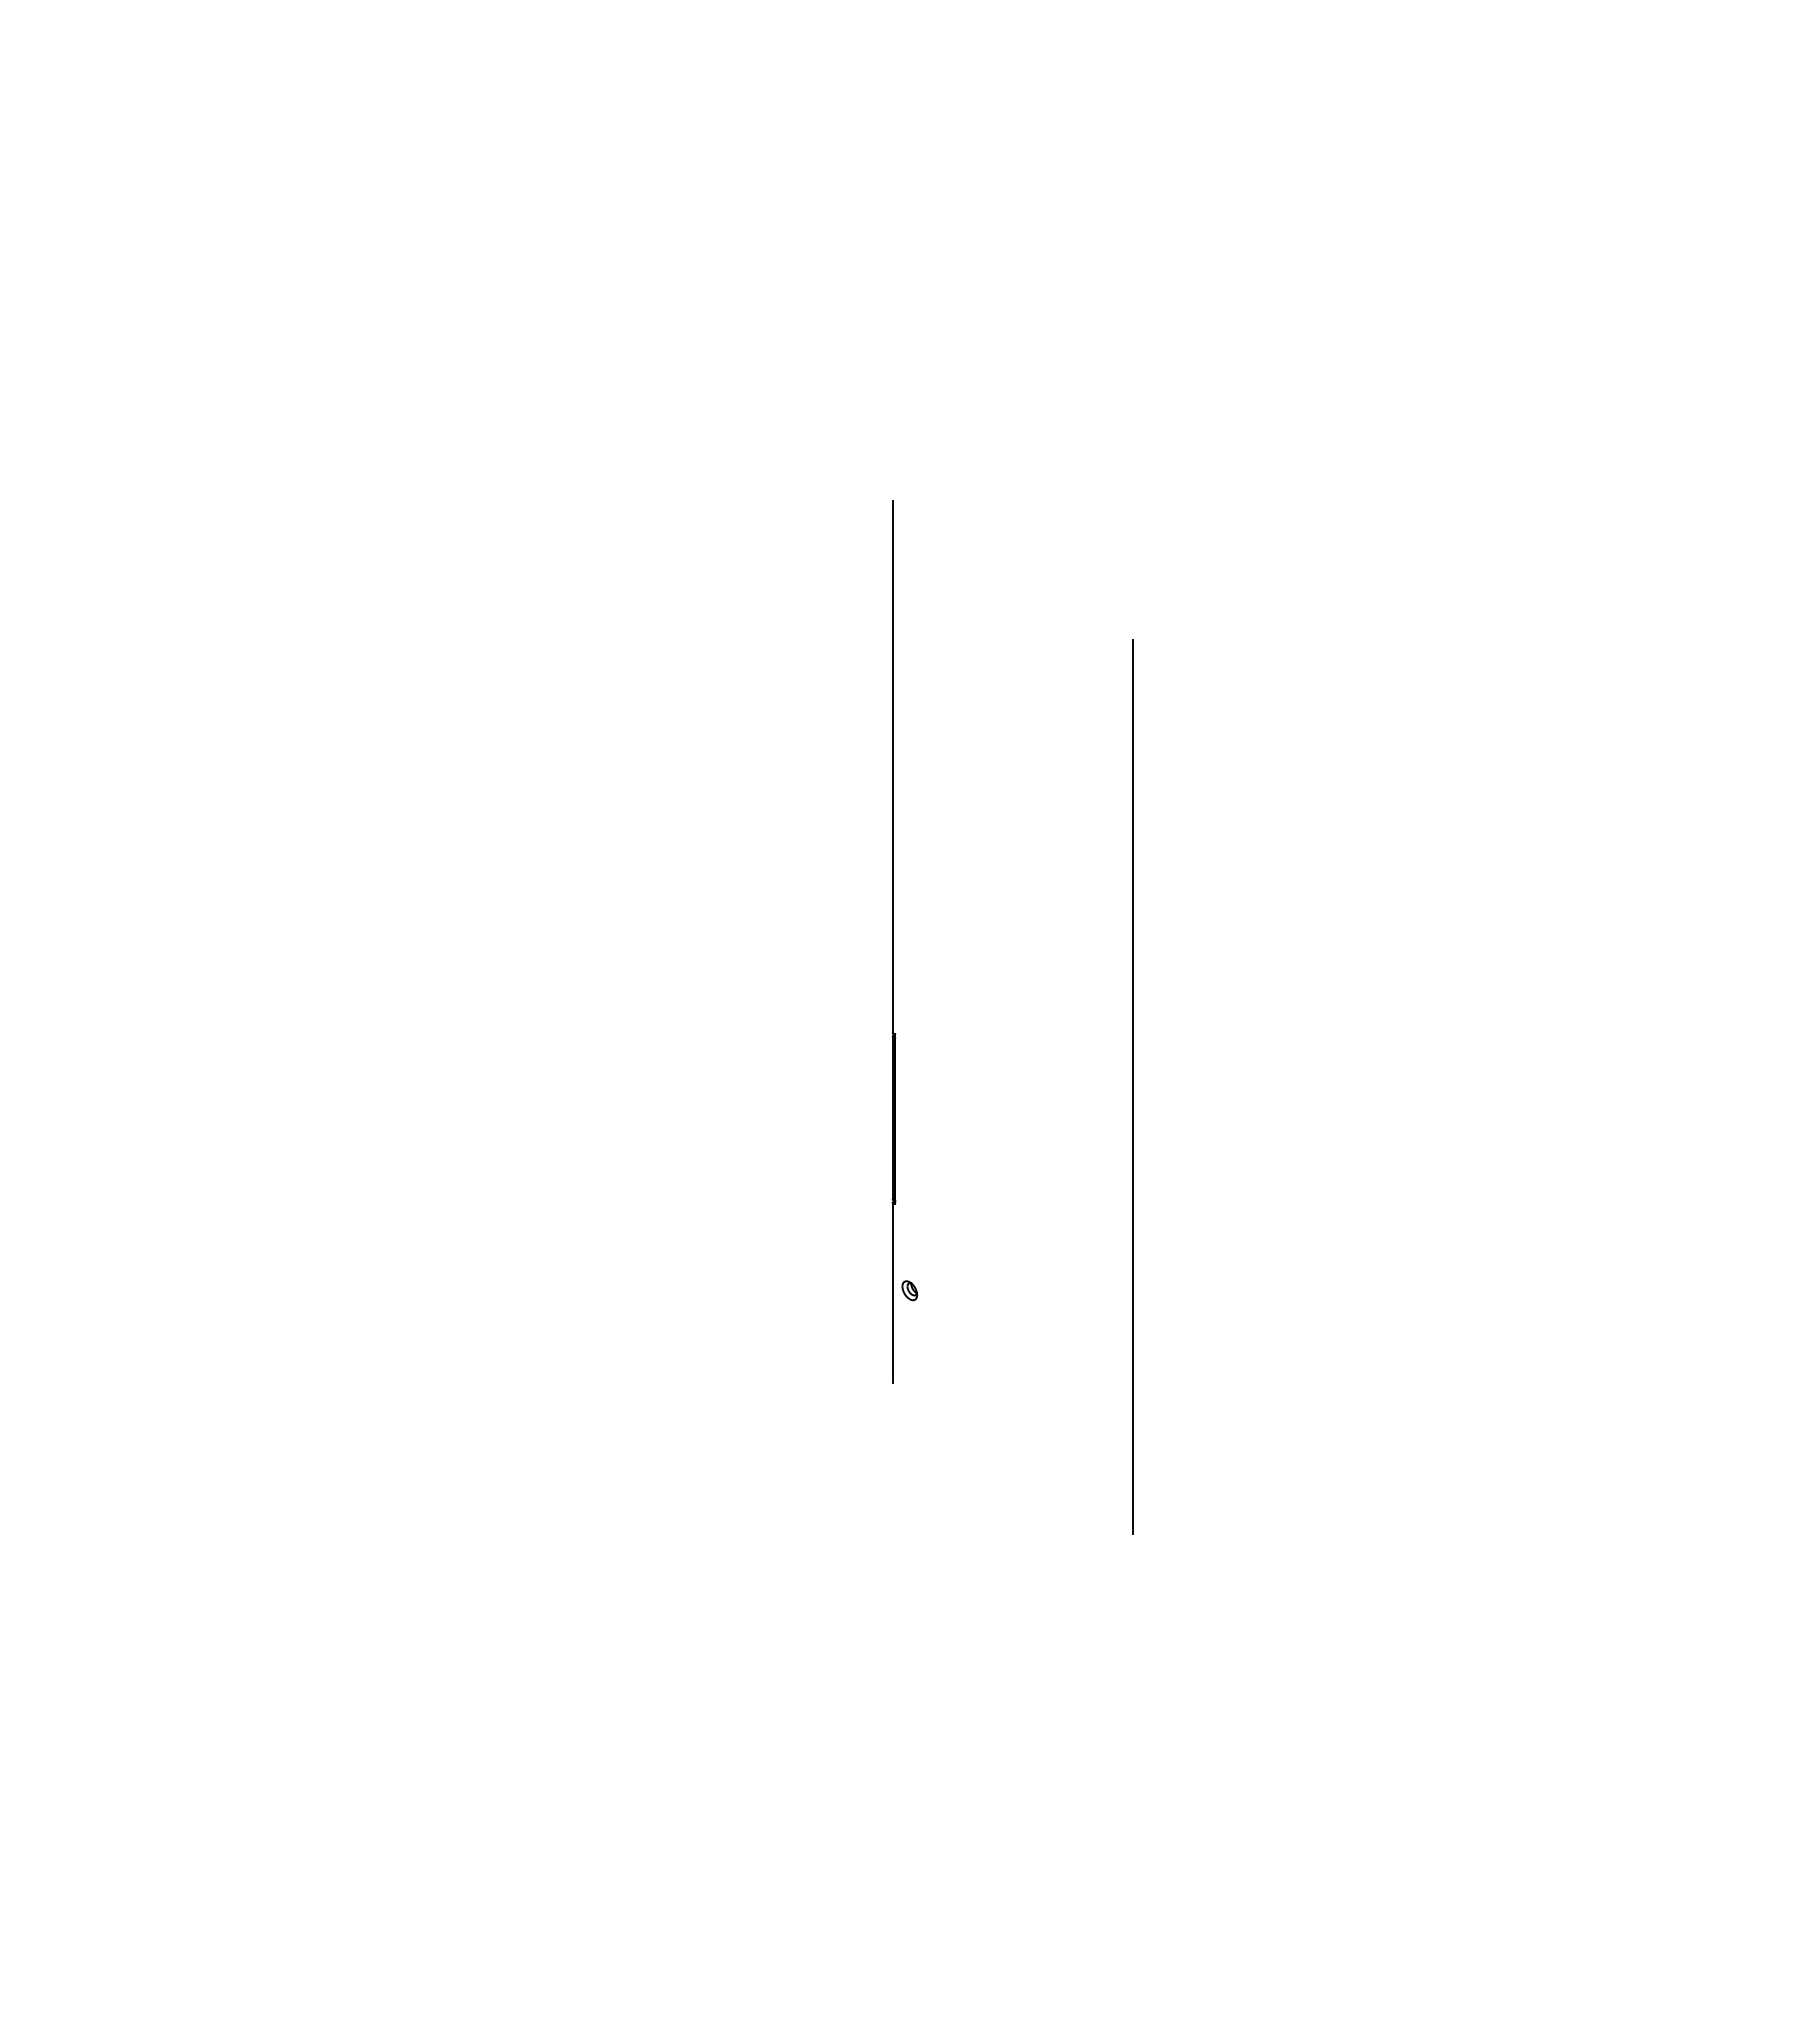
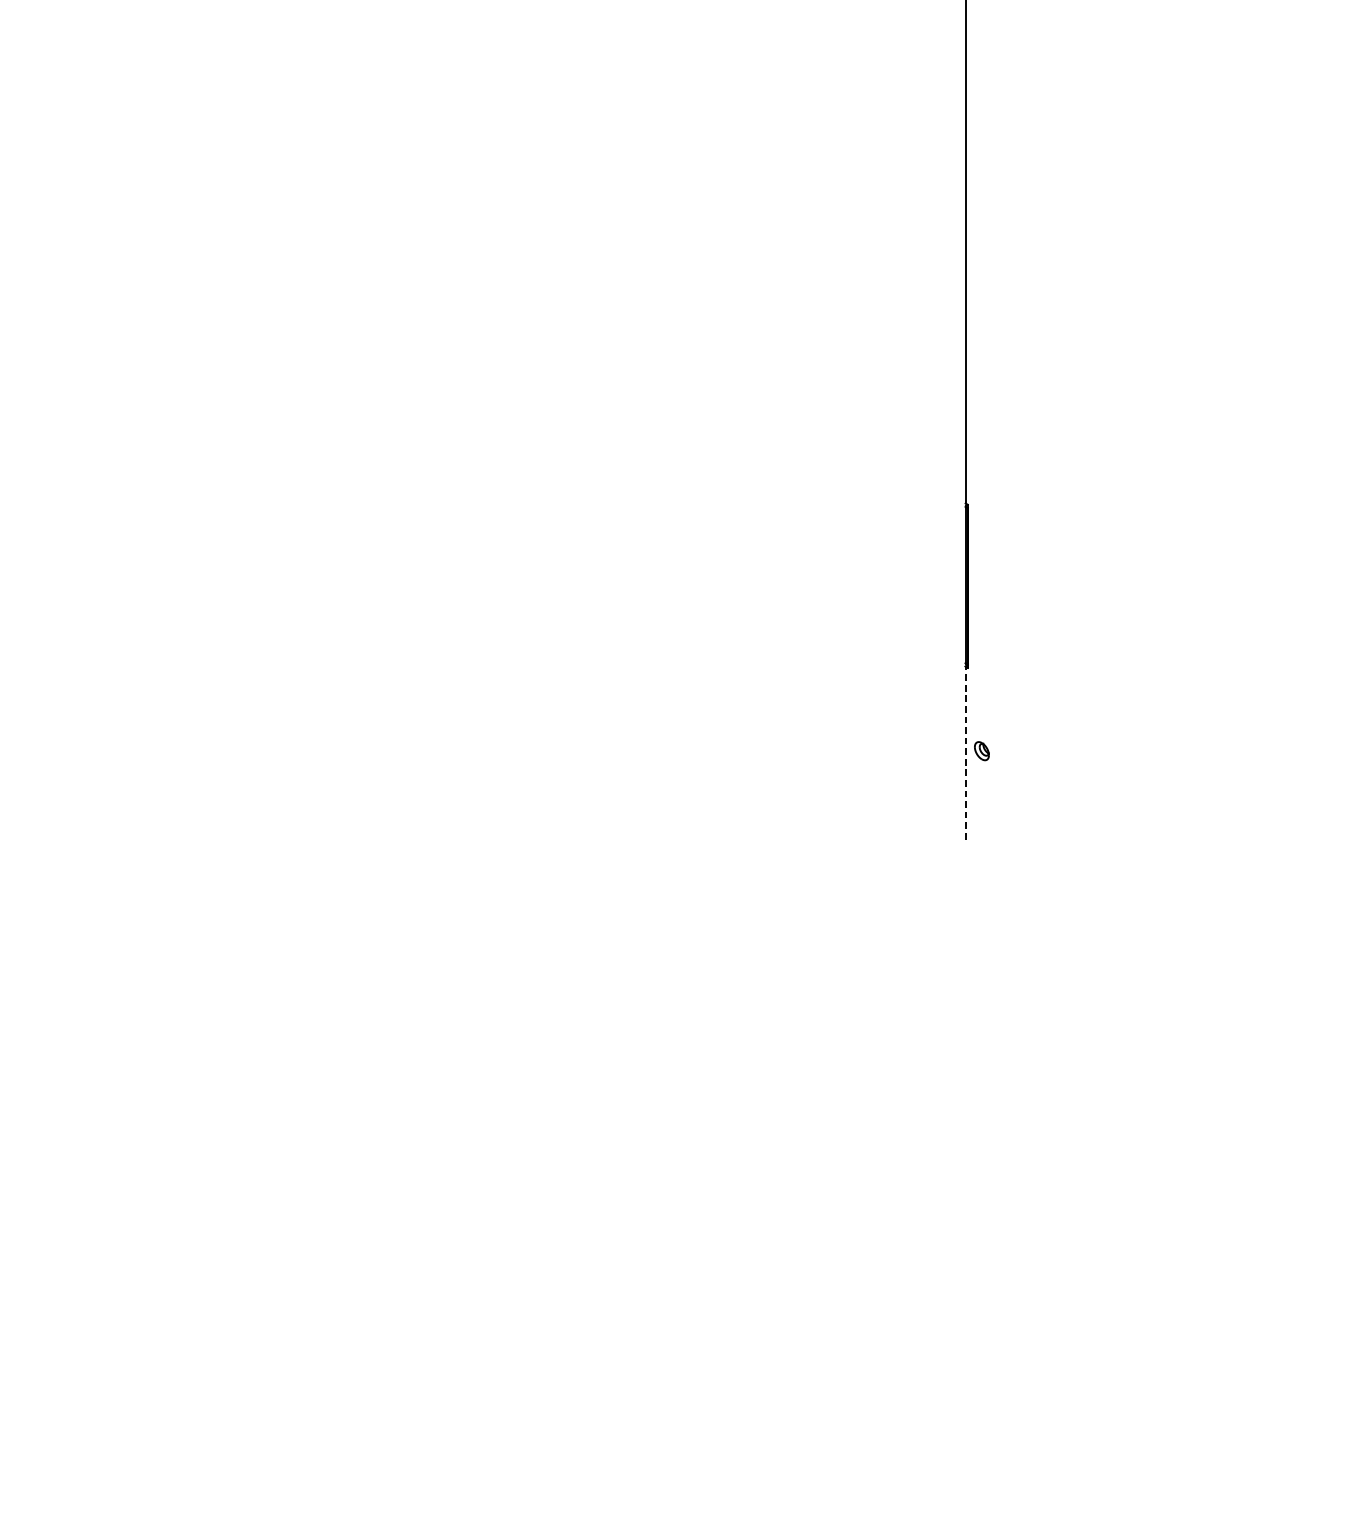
line: (1133, 1086) -> (1197, 554), removed
line: (892, 1292) -> (965, 752), solid -> dashed

